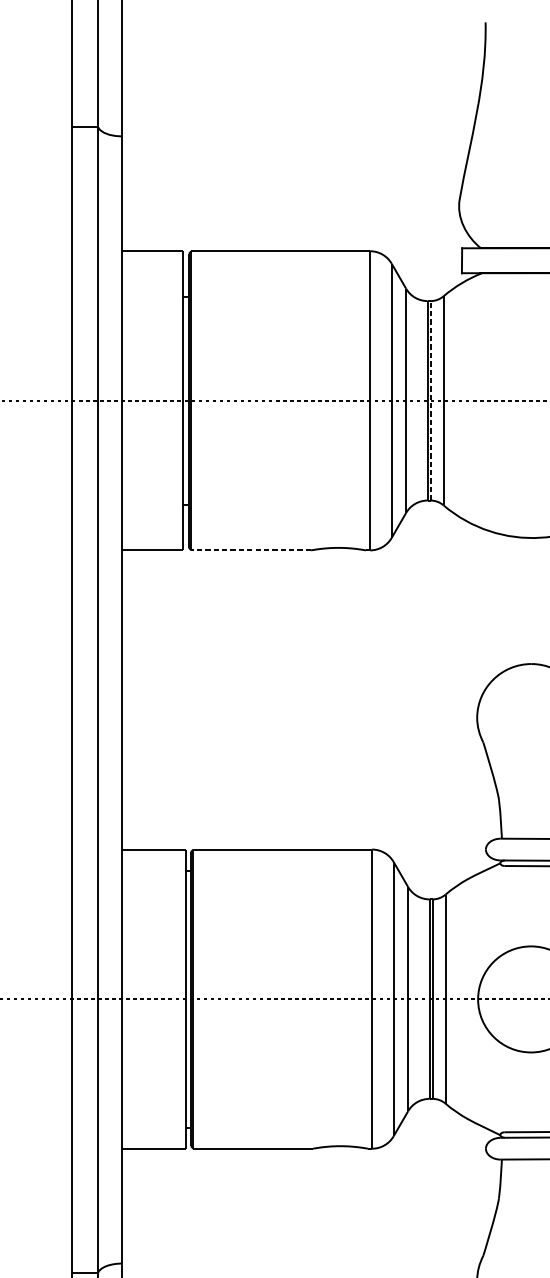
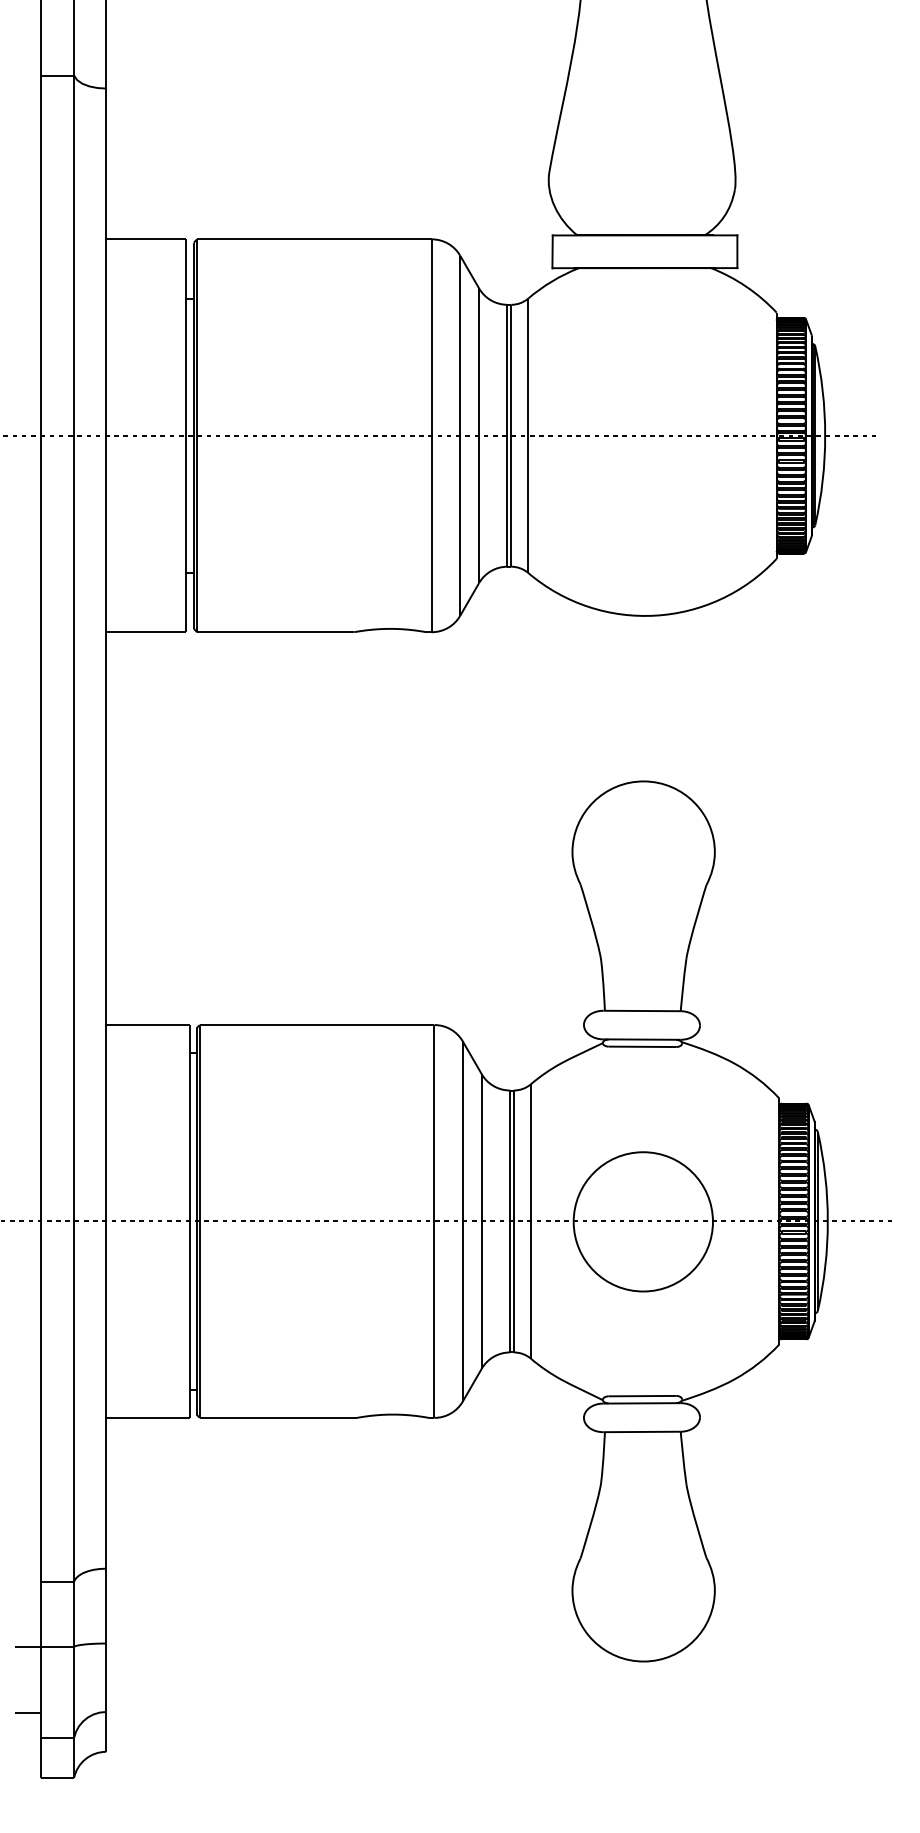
line: (430, 400) -> (511, 435), dashed -> solid
line: (251, 550) -> (275, 632), dashed -> solid

